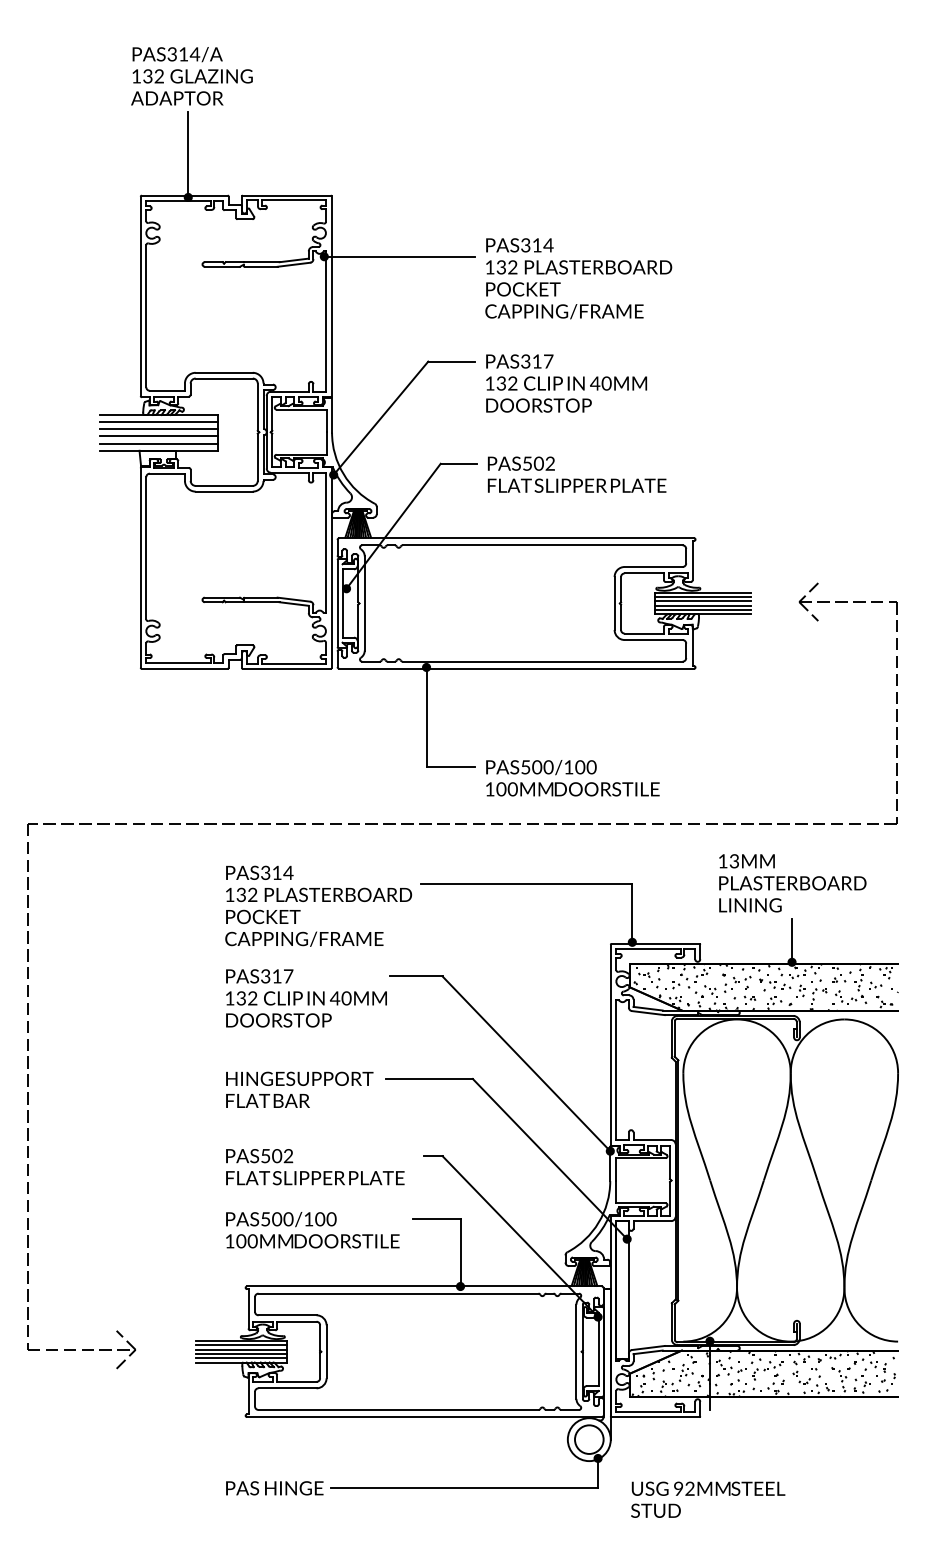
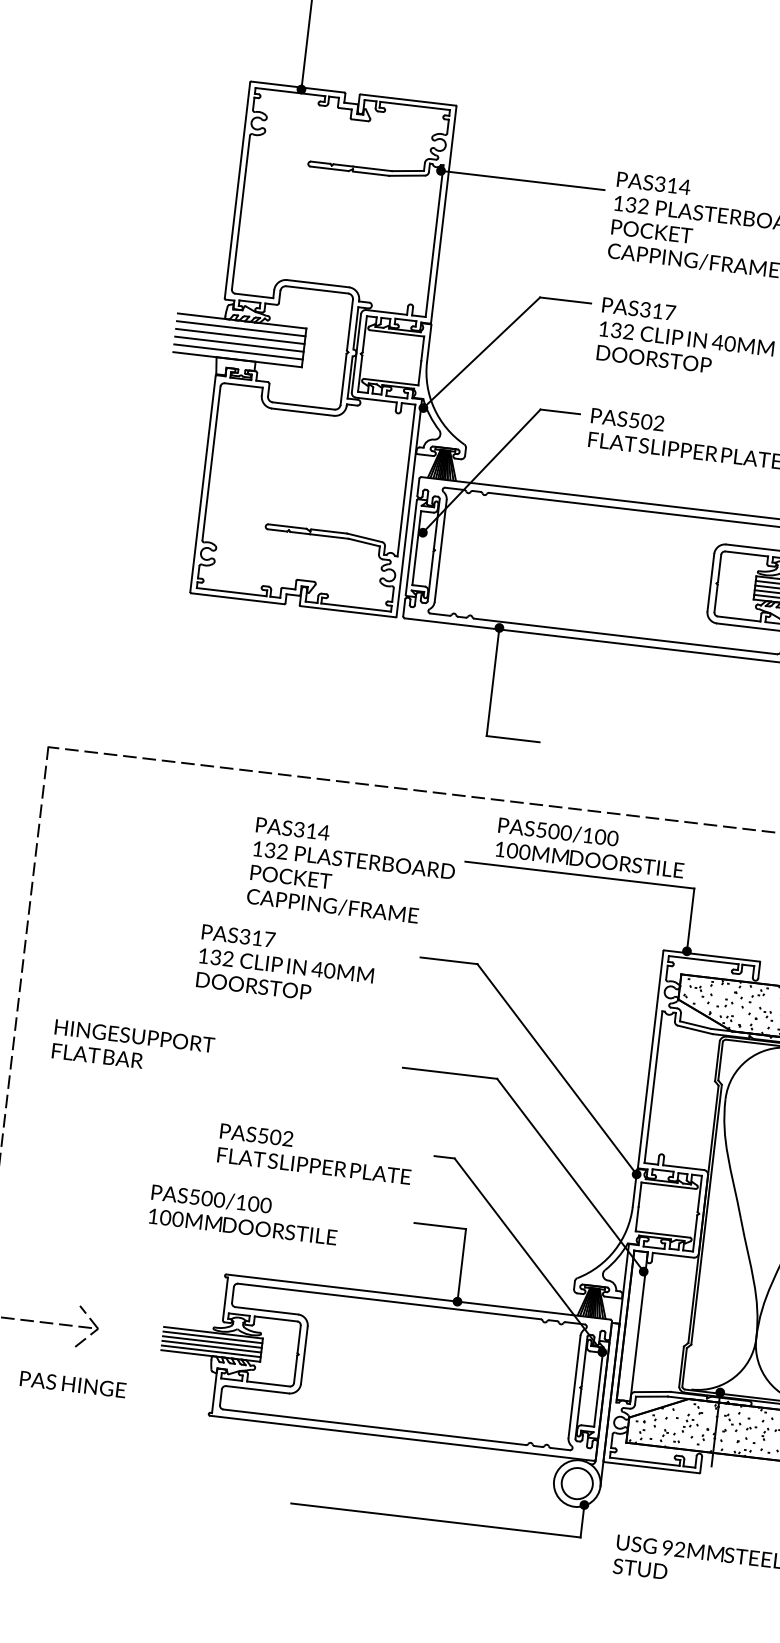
text: (572, 778) -> (590, 848), moved
text: (306, 998) -> (286, 965), moved
text: (299, 1089) -> (133, 1047), moved
text: (312, 1230) -> (244, 1215), moved
text: (274, 1488) -> (72, 1384), moved

